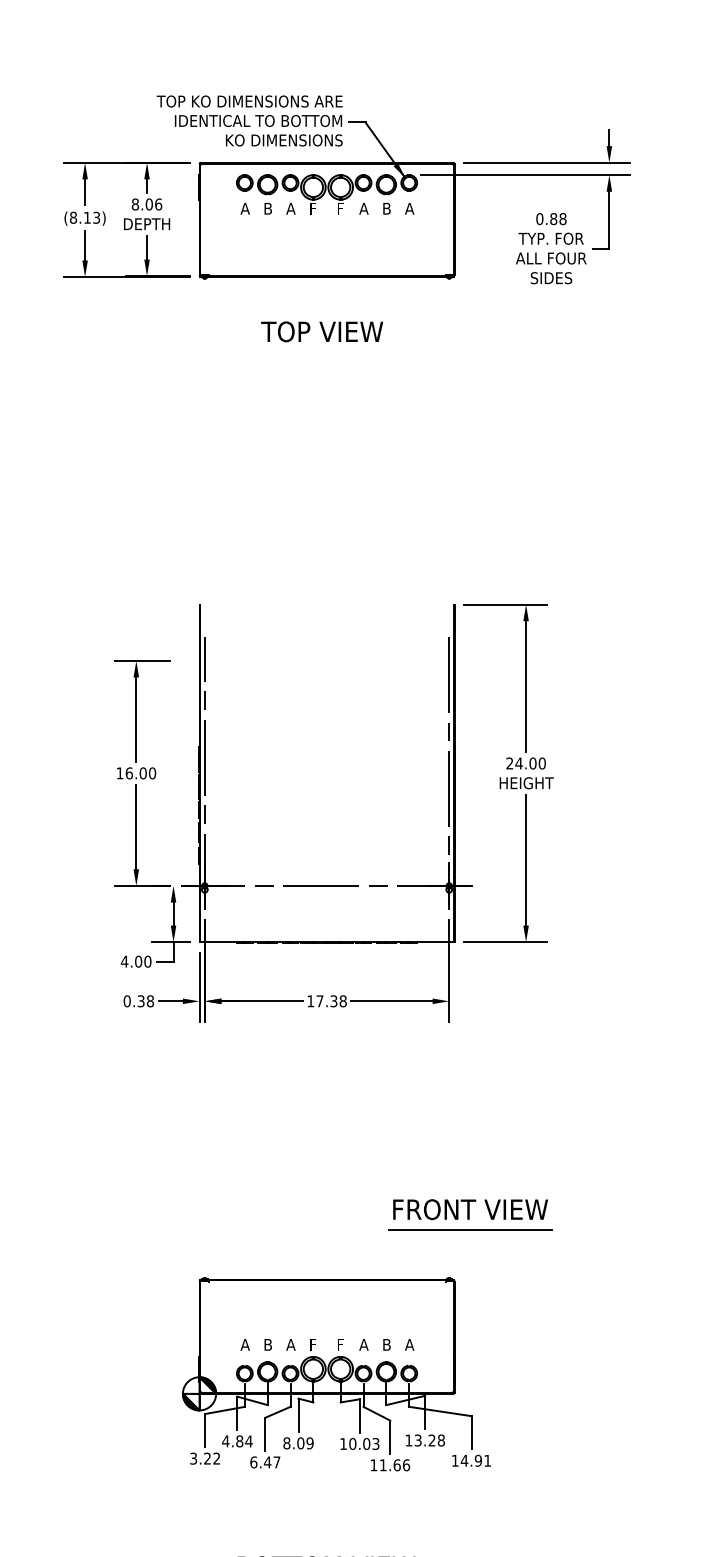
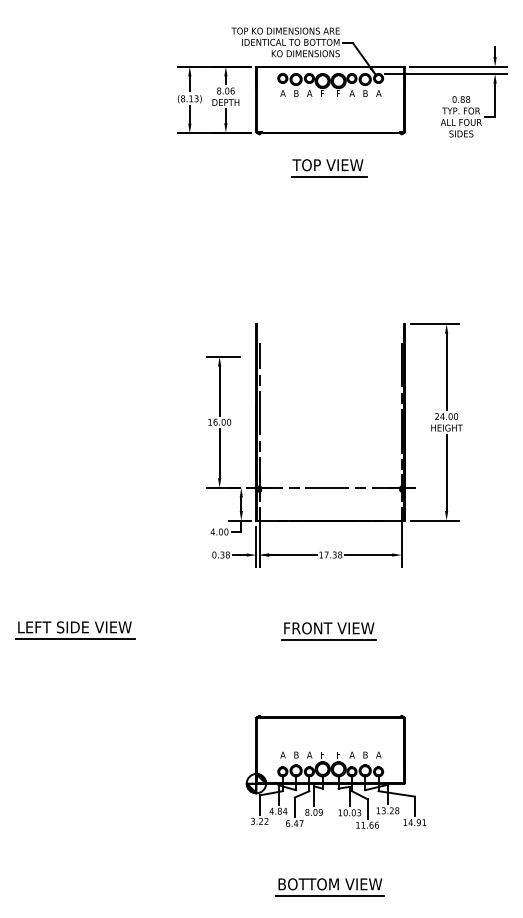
line: (324, 351) -> (329, 176), added
part: (469, 1215) -> (328, 631), moved

